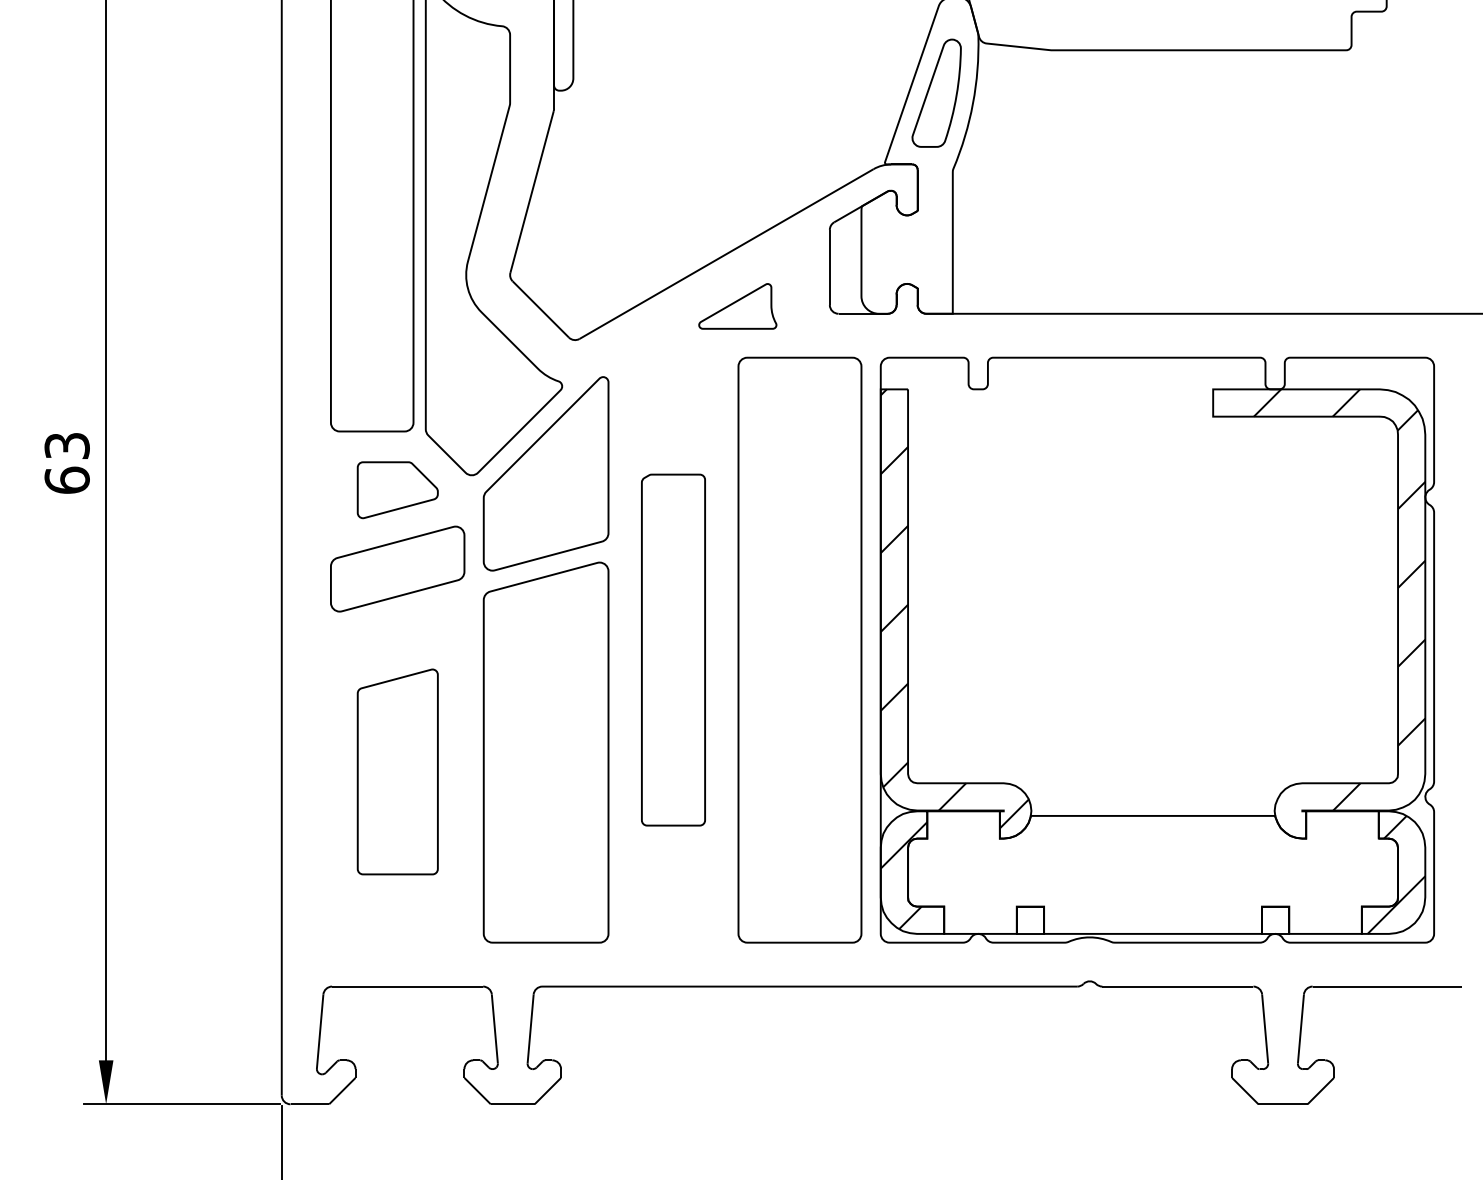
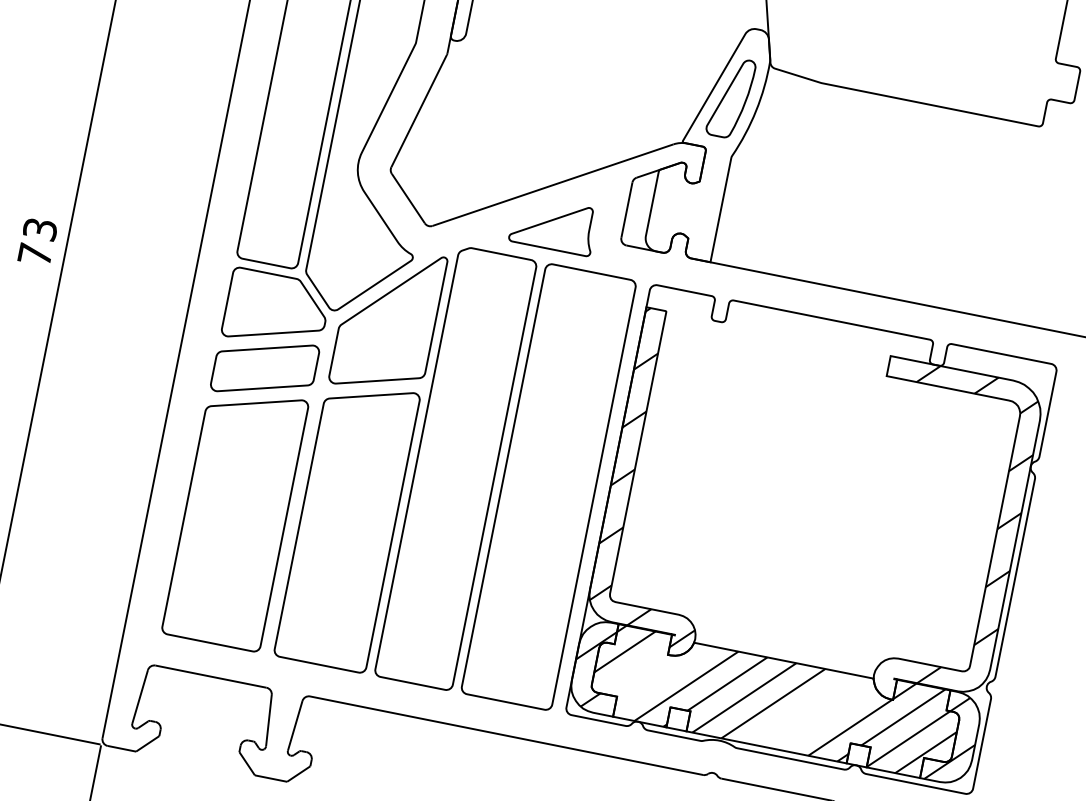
part: (737, 306) -> (553, 225), size x1.43
text: (66, 479) -> (34, 253), 63 -> 73
part: (397, 489) -> (276, 309), size x1.67
part: (673, 649) -> (455, 467), size x1.67
part: (397, 771) -> (235, 517), size x1.67
hatch: (1153, 872) -> (775, 702), added

